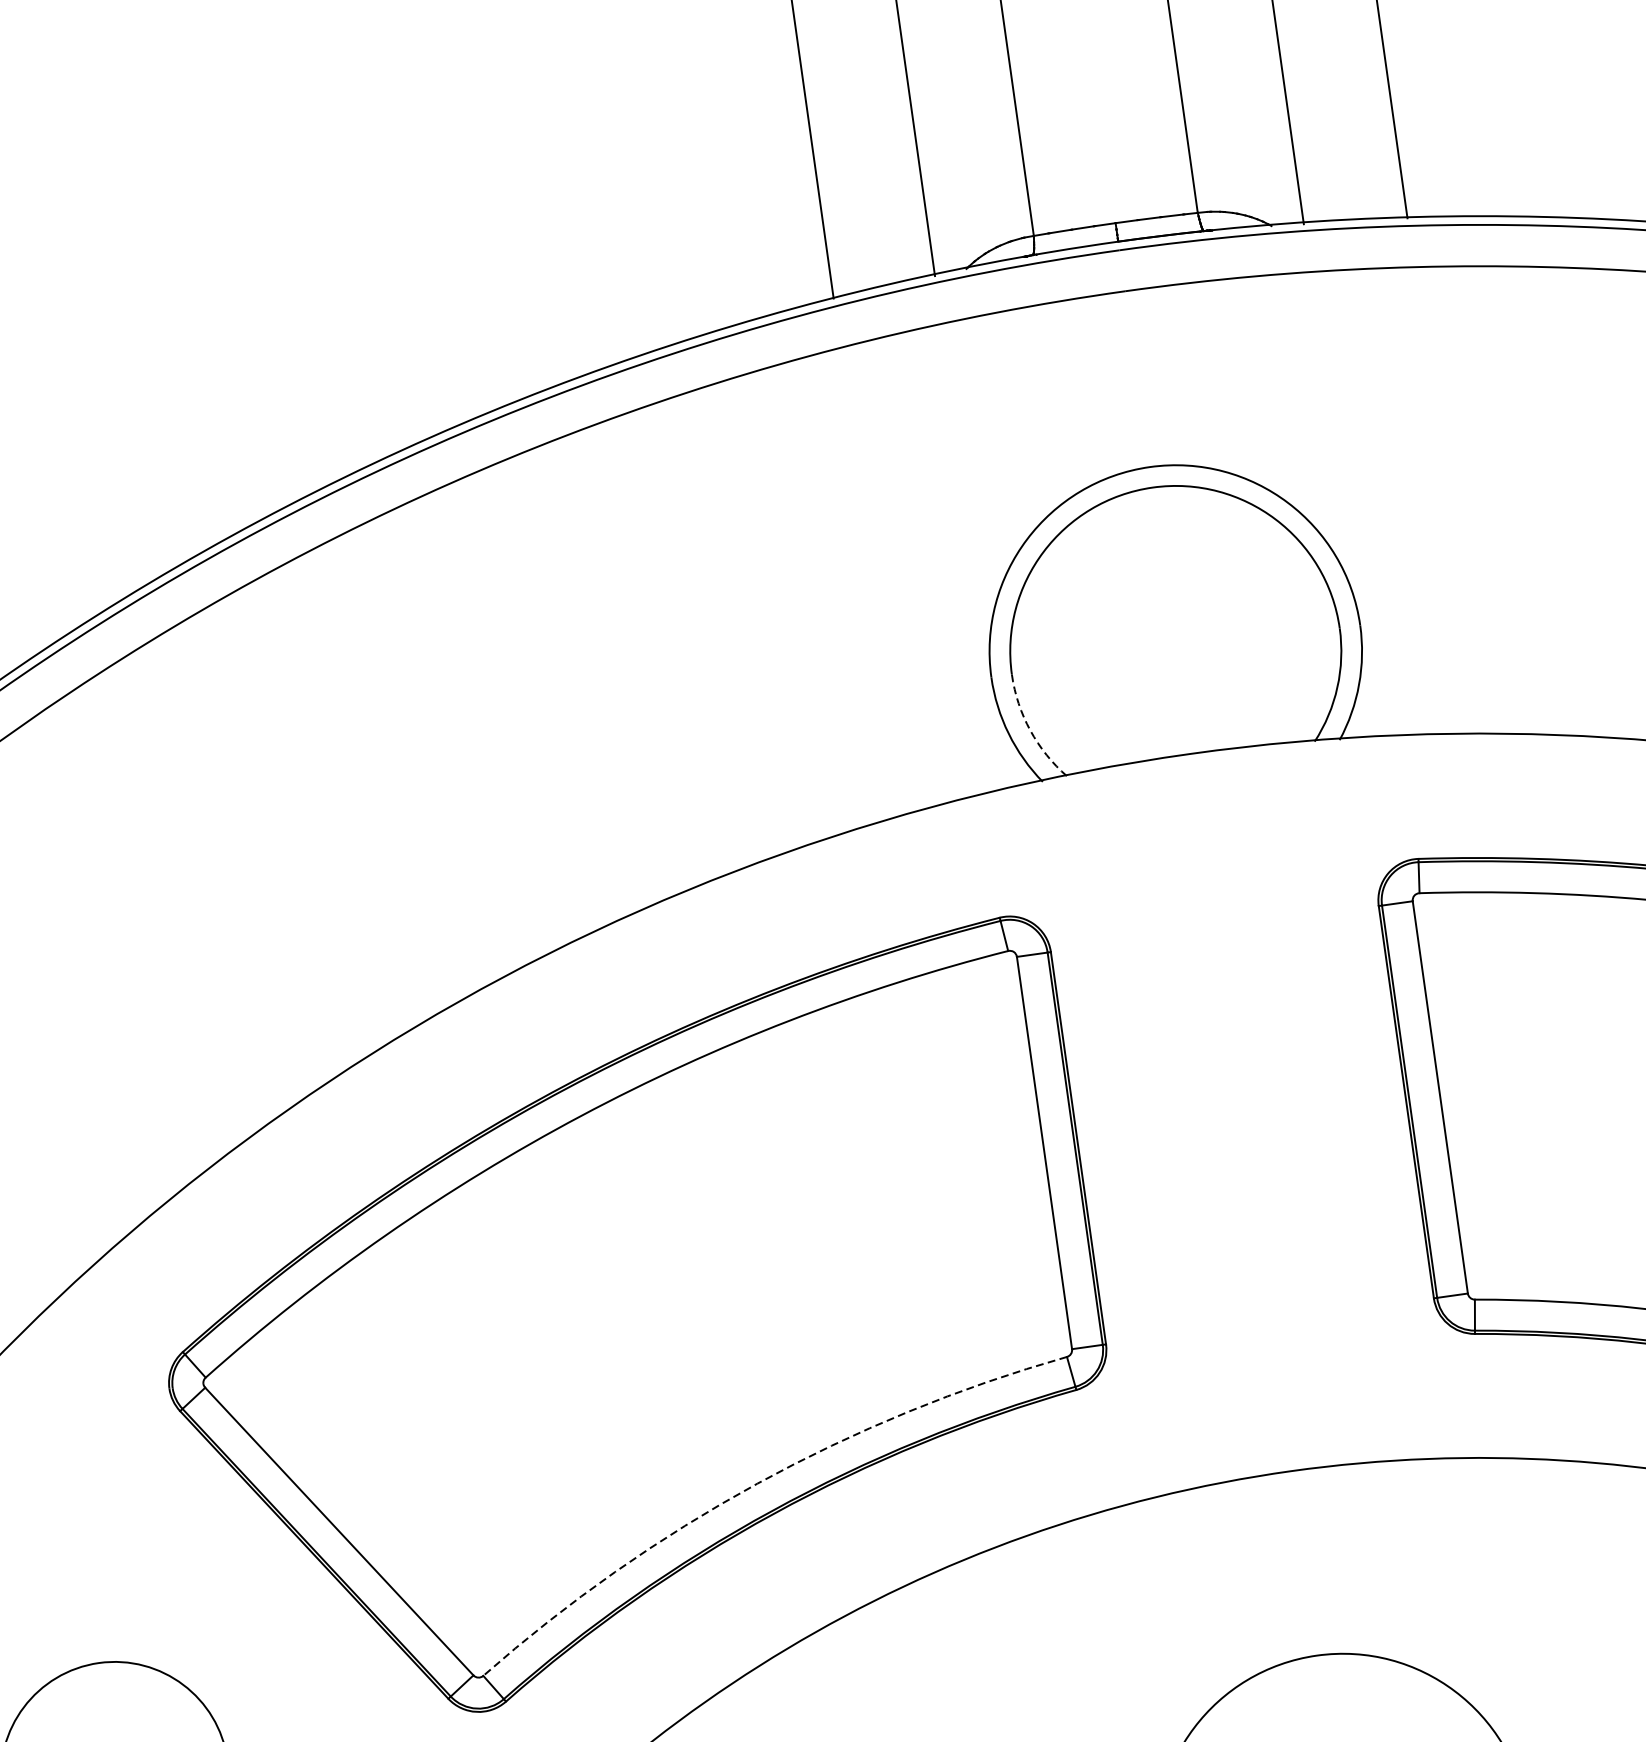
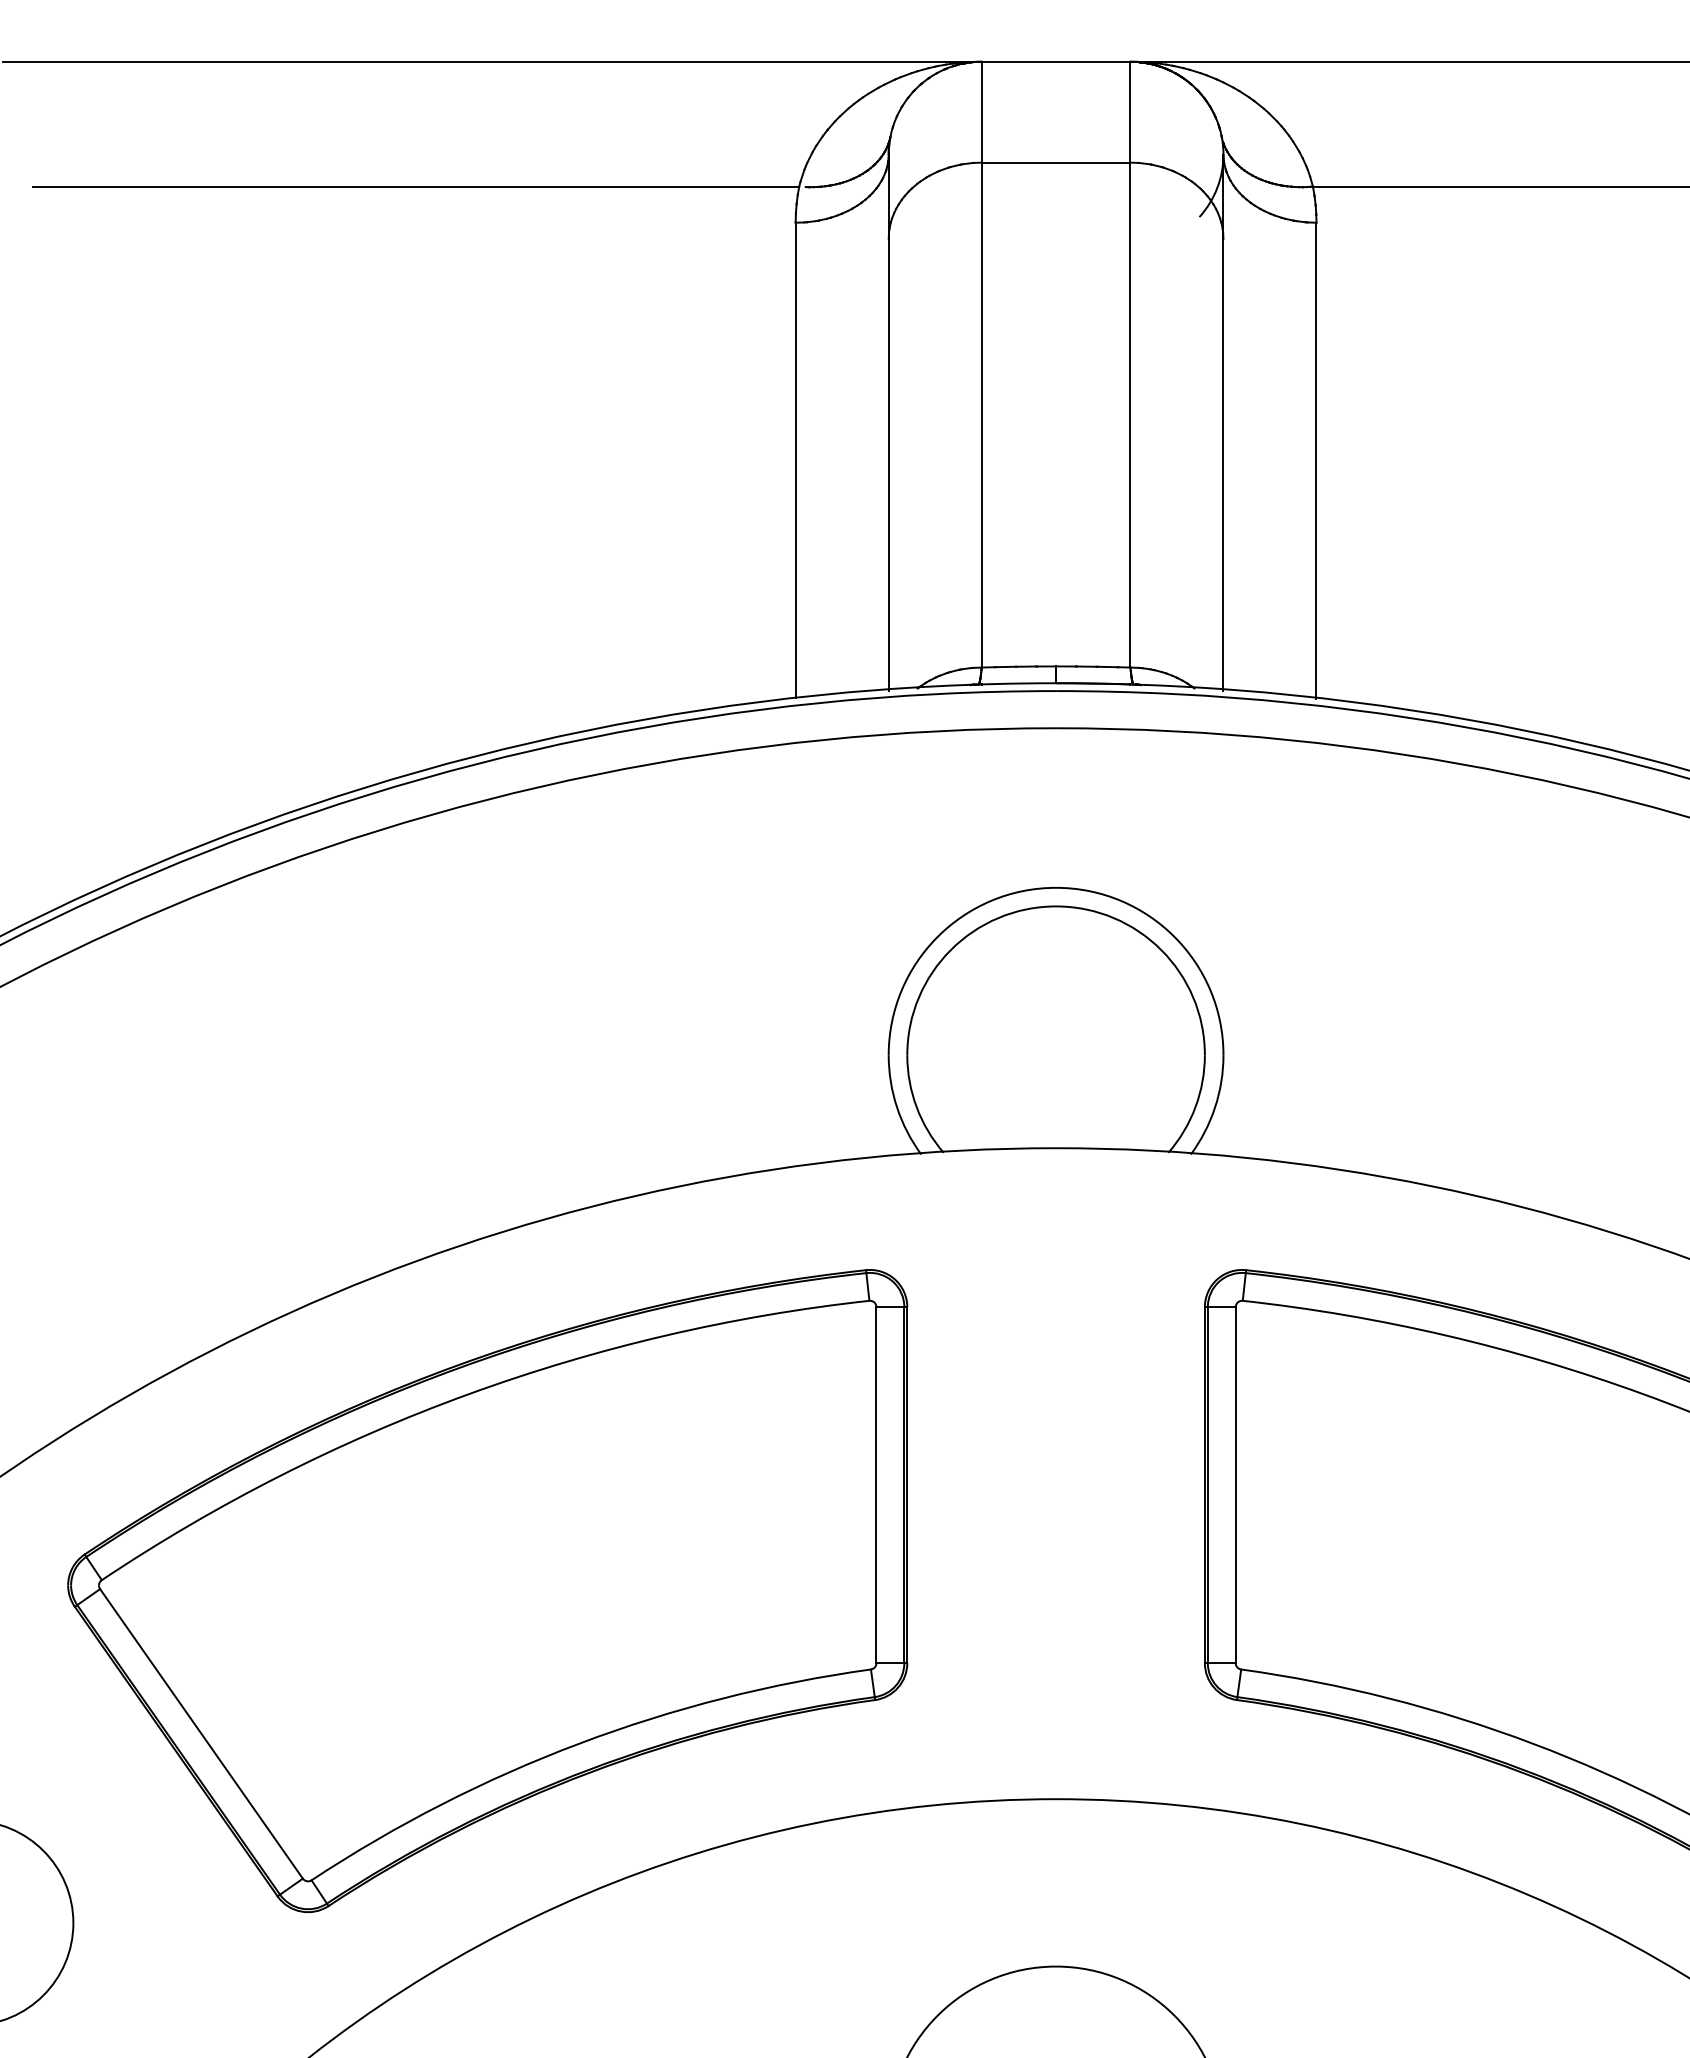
arc: (1030, 730) -> (916, 1107), dashed -> solid
arc: (757, 1483) -> (579, 1743), dashed -> solid

